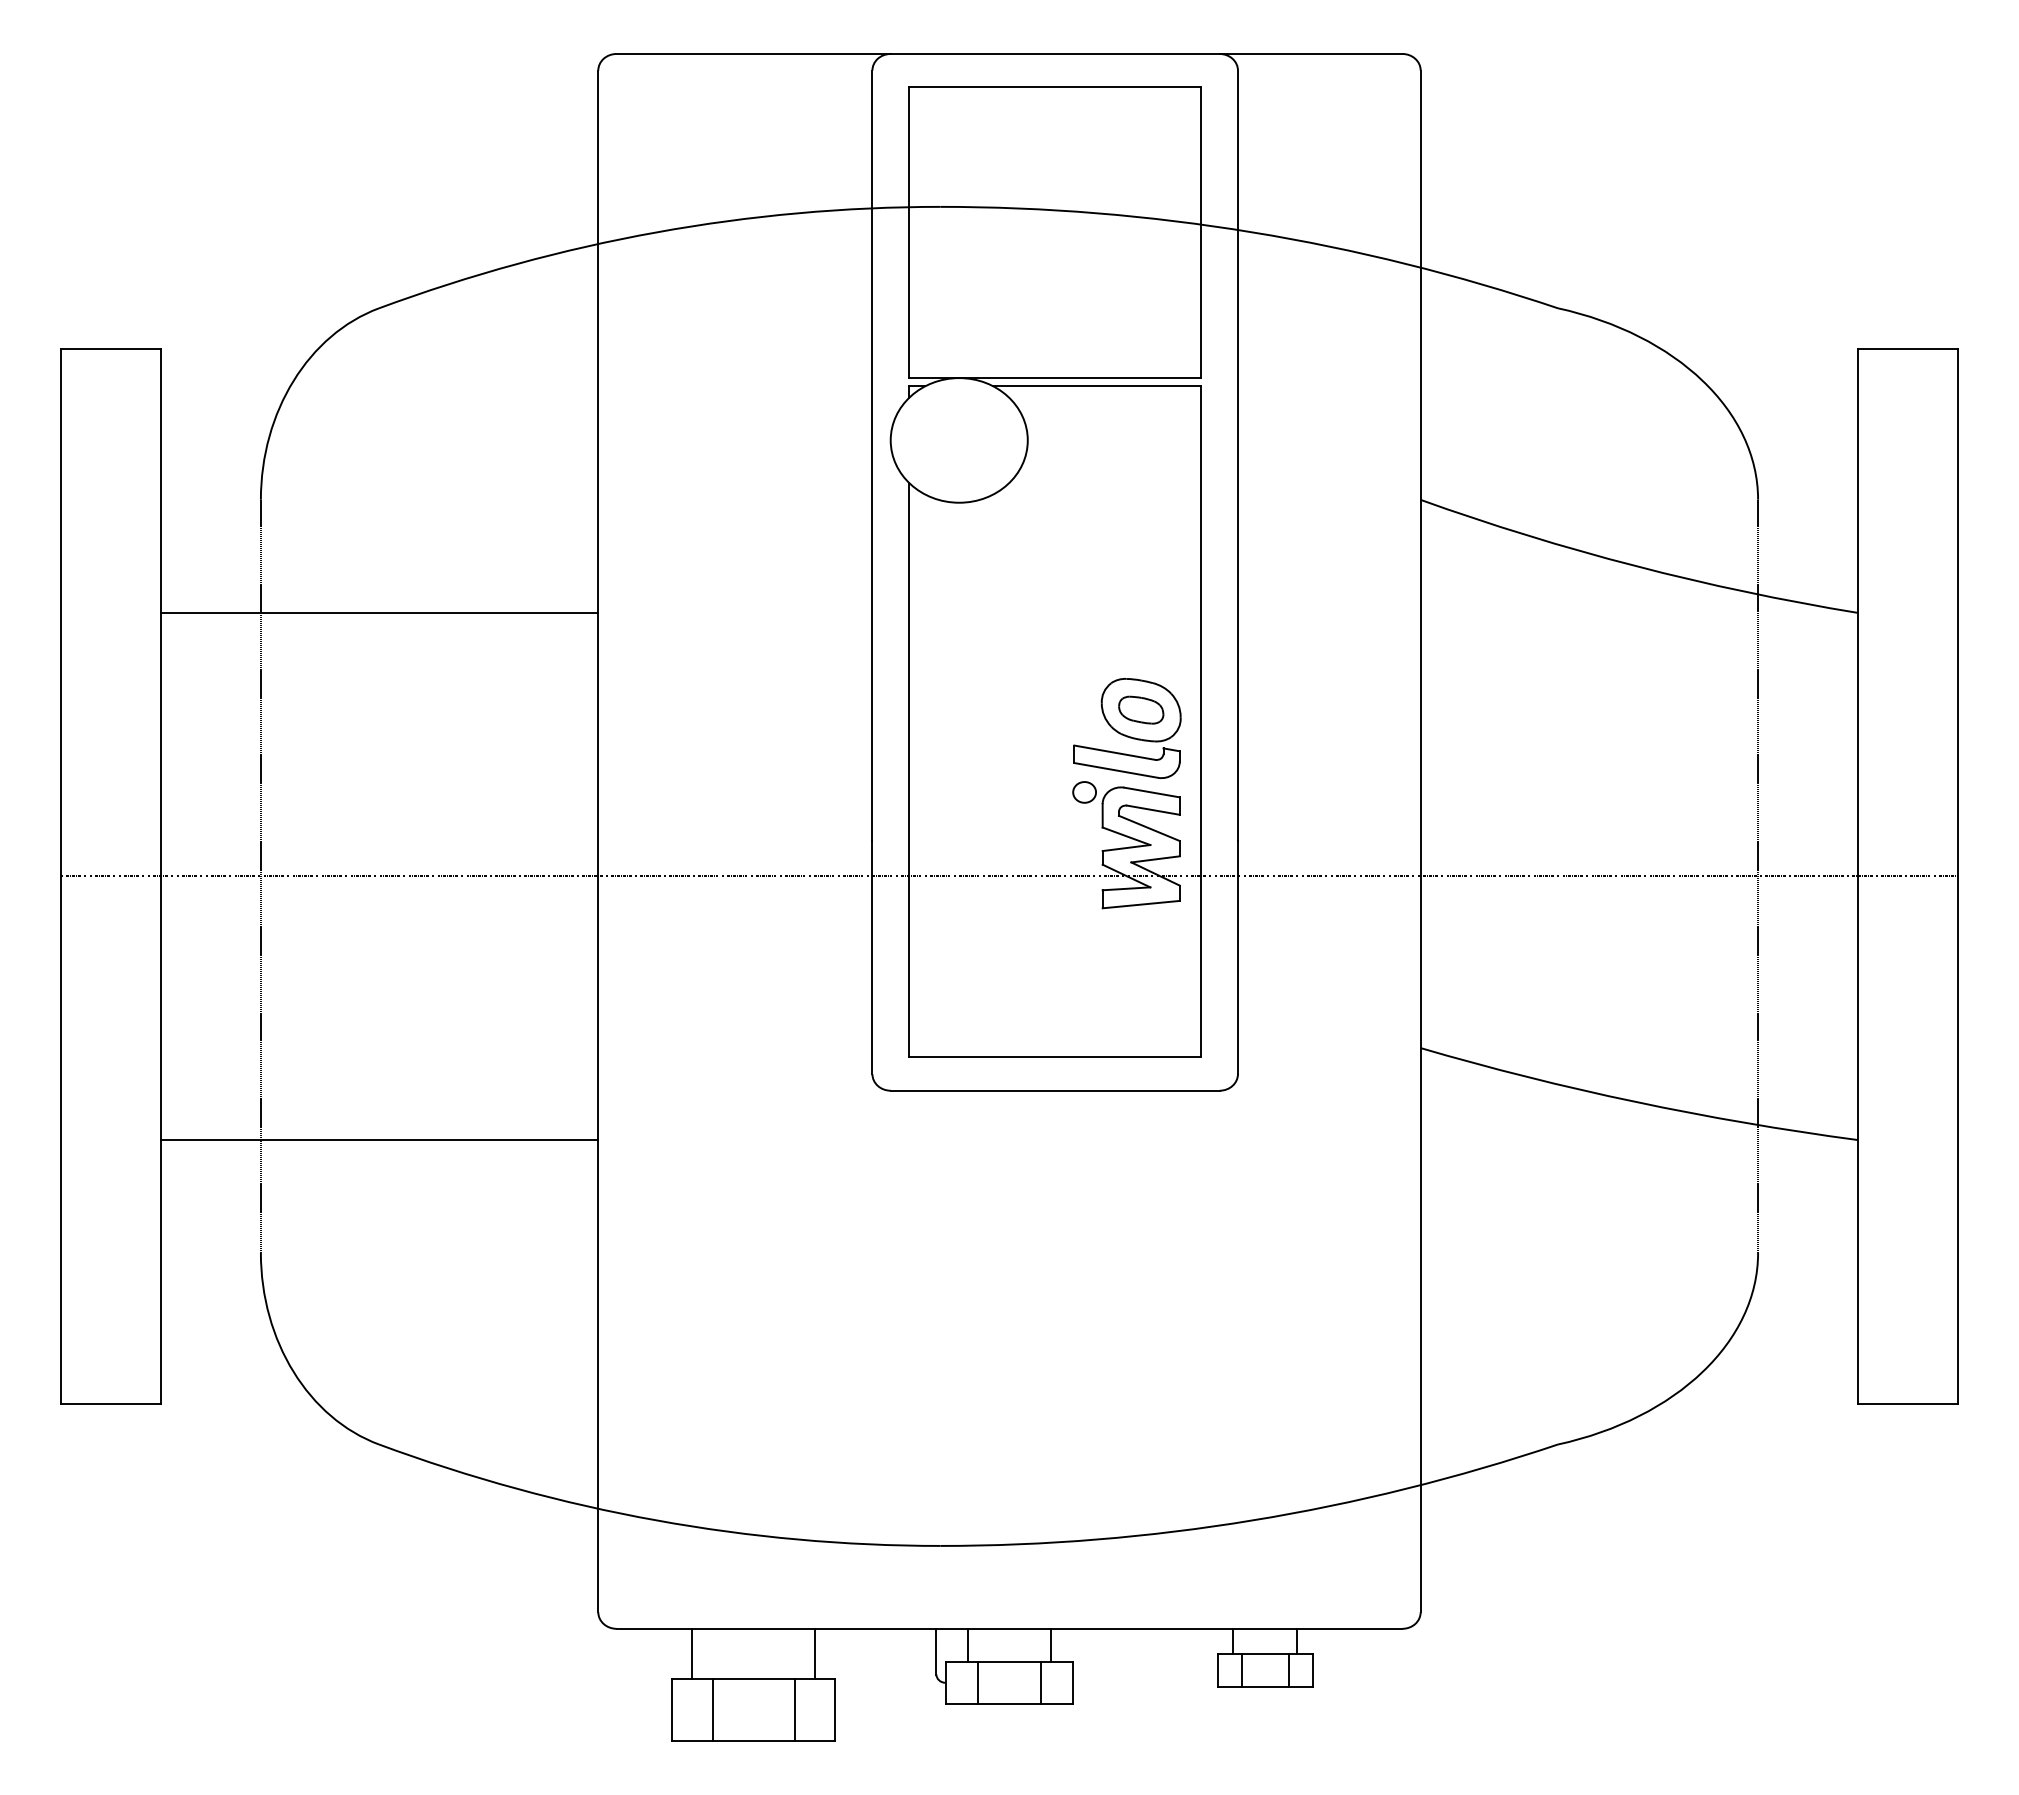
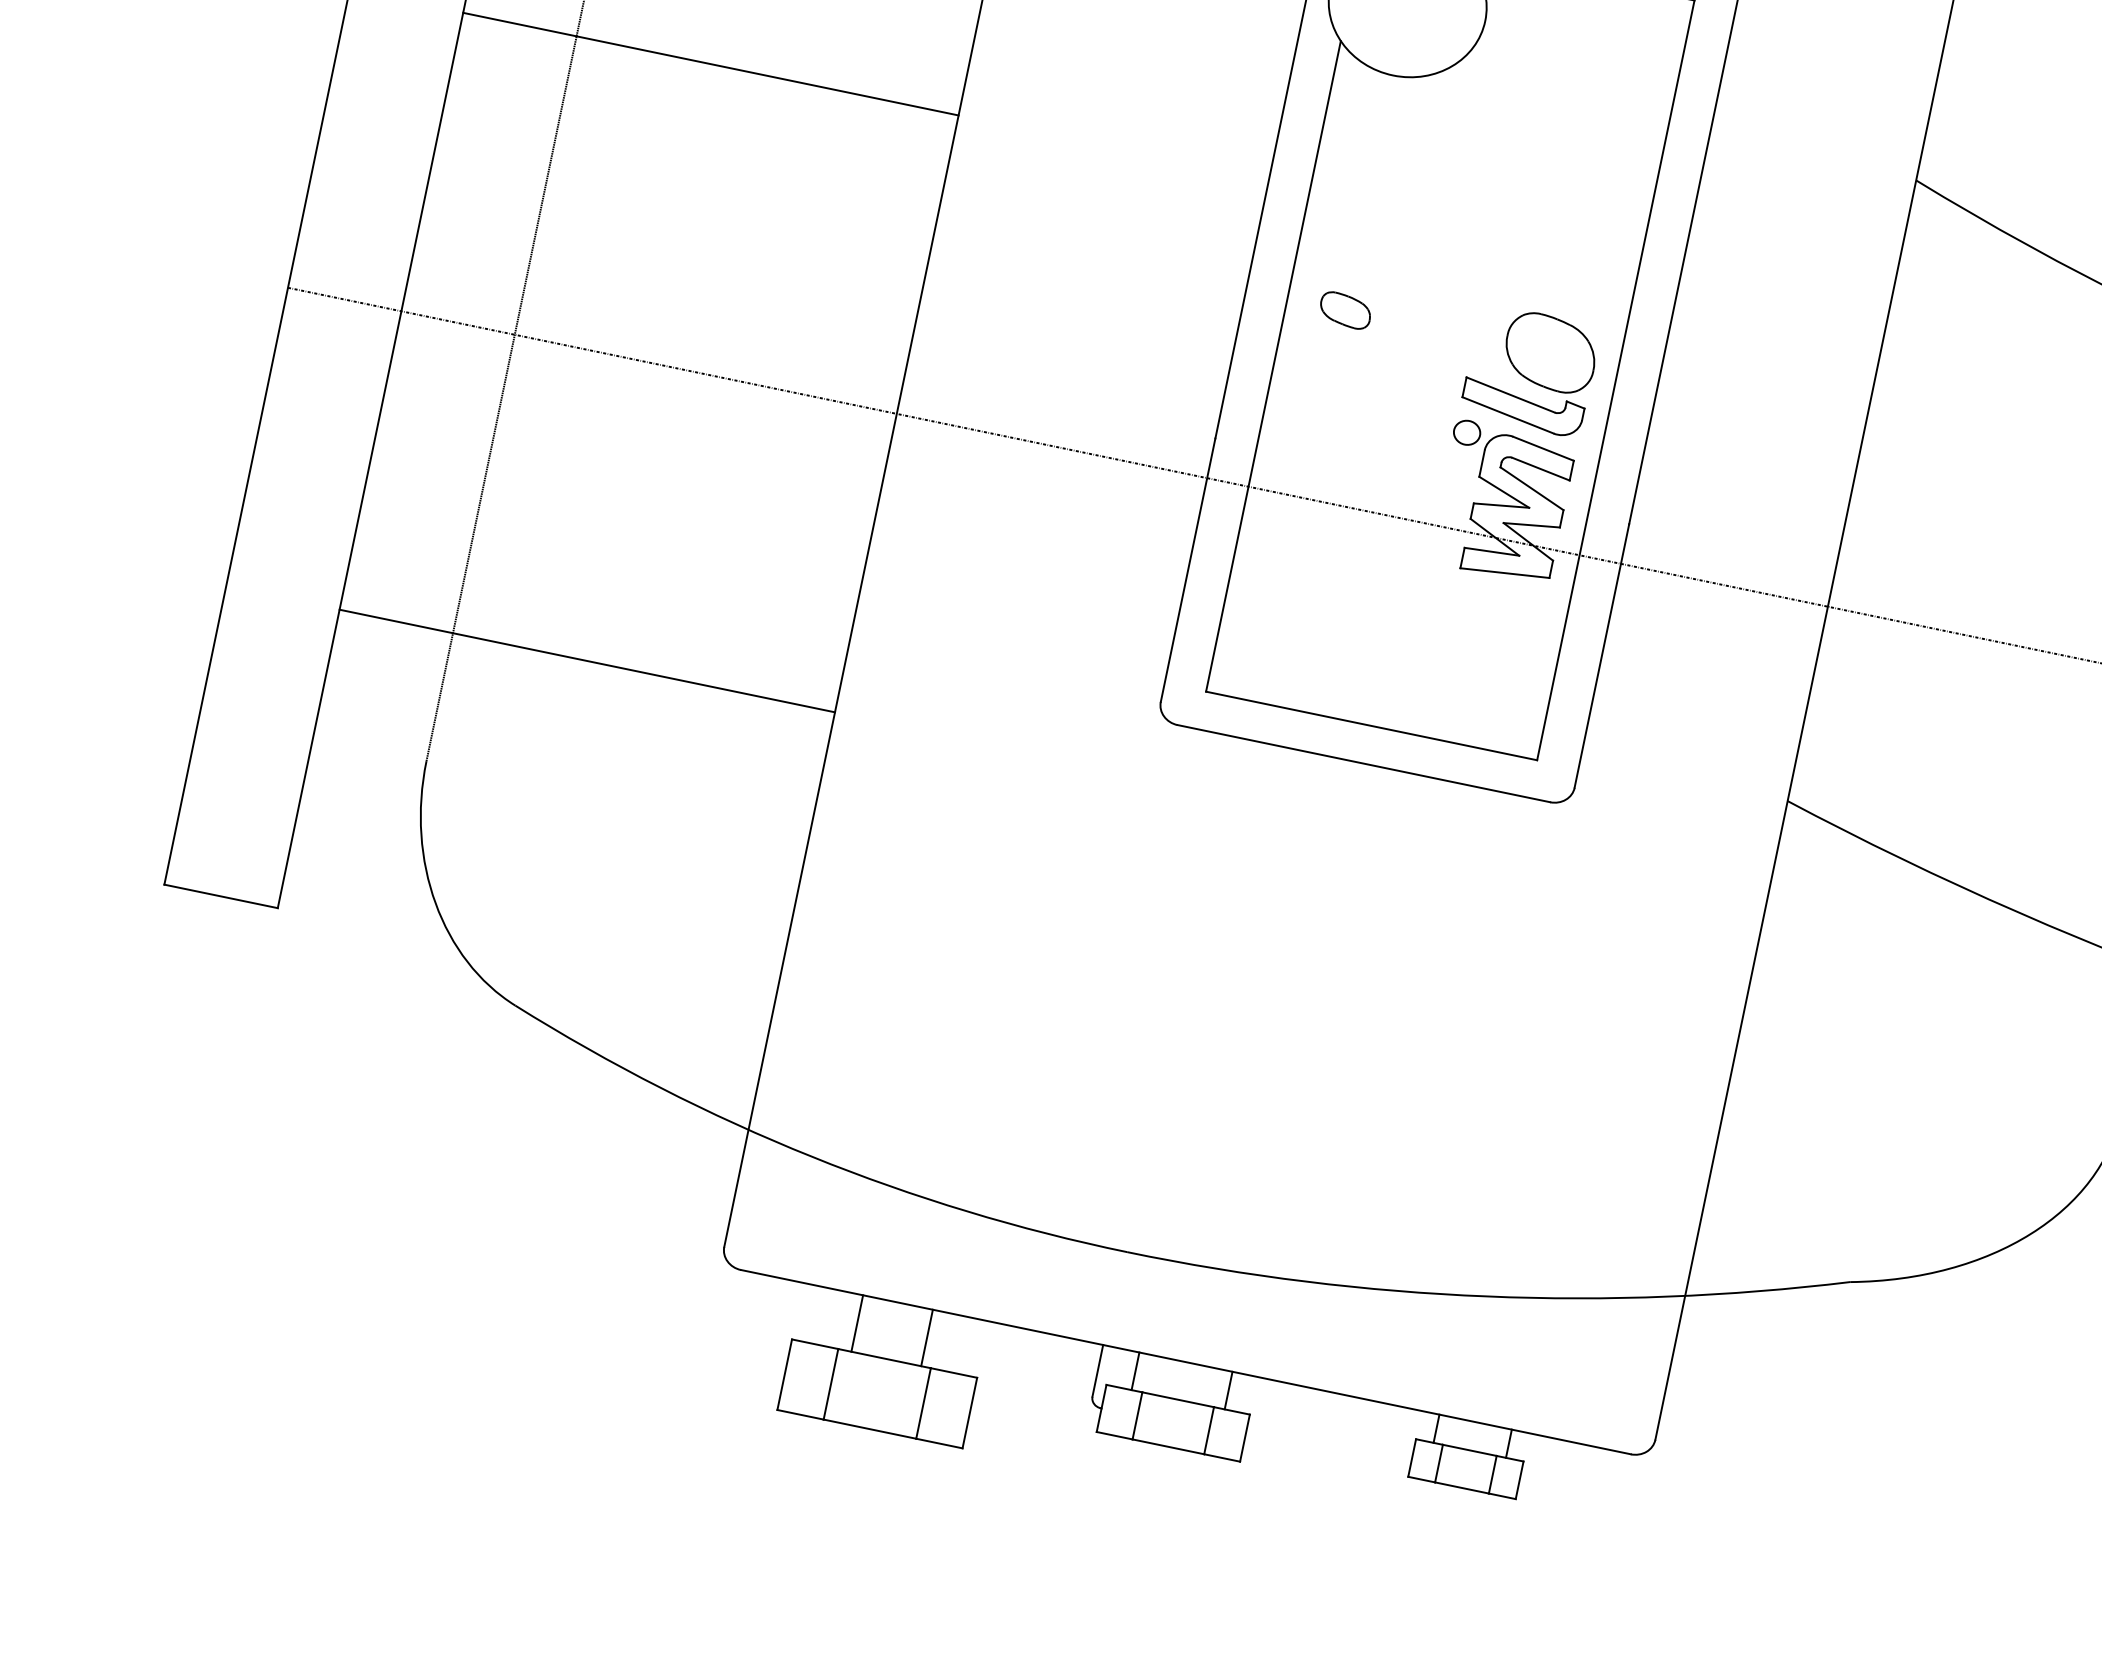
part: (1141, 709) -> (1346, 309), moved
line: (691, 1653) -> (926, 1337), moved
line: (815, 1653) -> (857, 1323), moved

